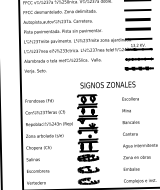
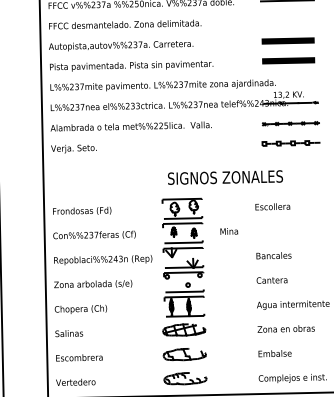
line: (137, 9) -> (287, 19), removed
line: (138, 38) -> (289, 80), removed
text: (126, 110) -> (228, 230), moved

